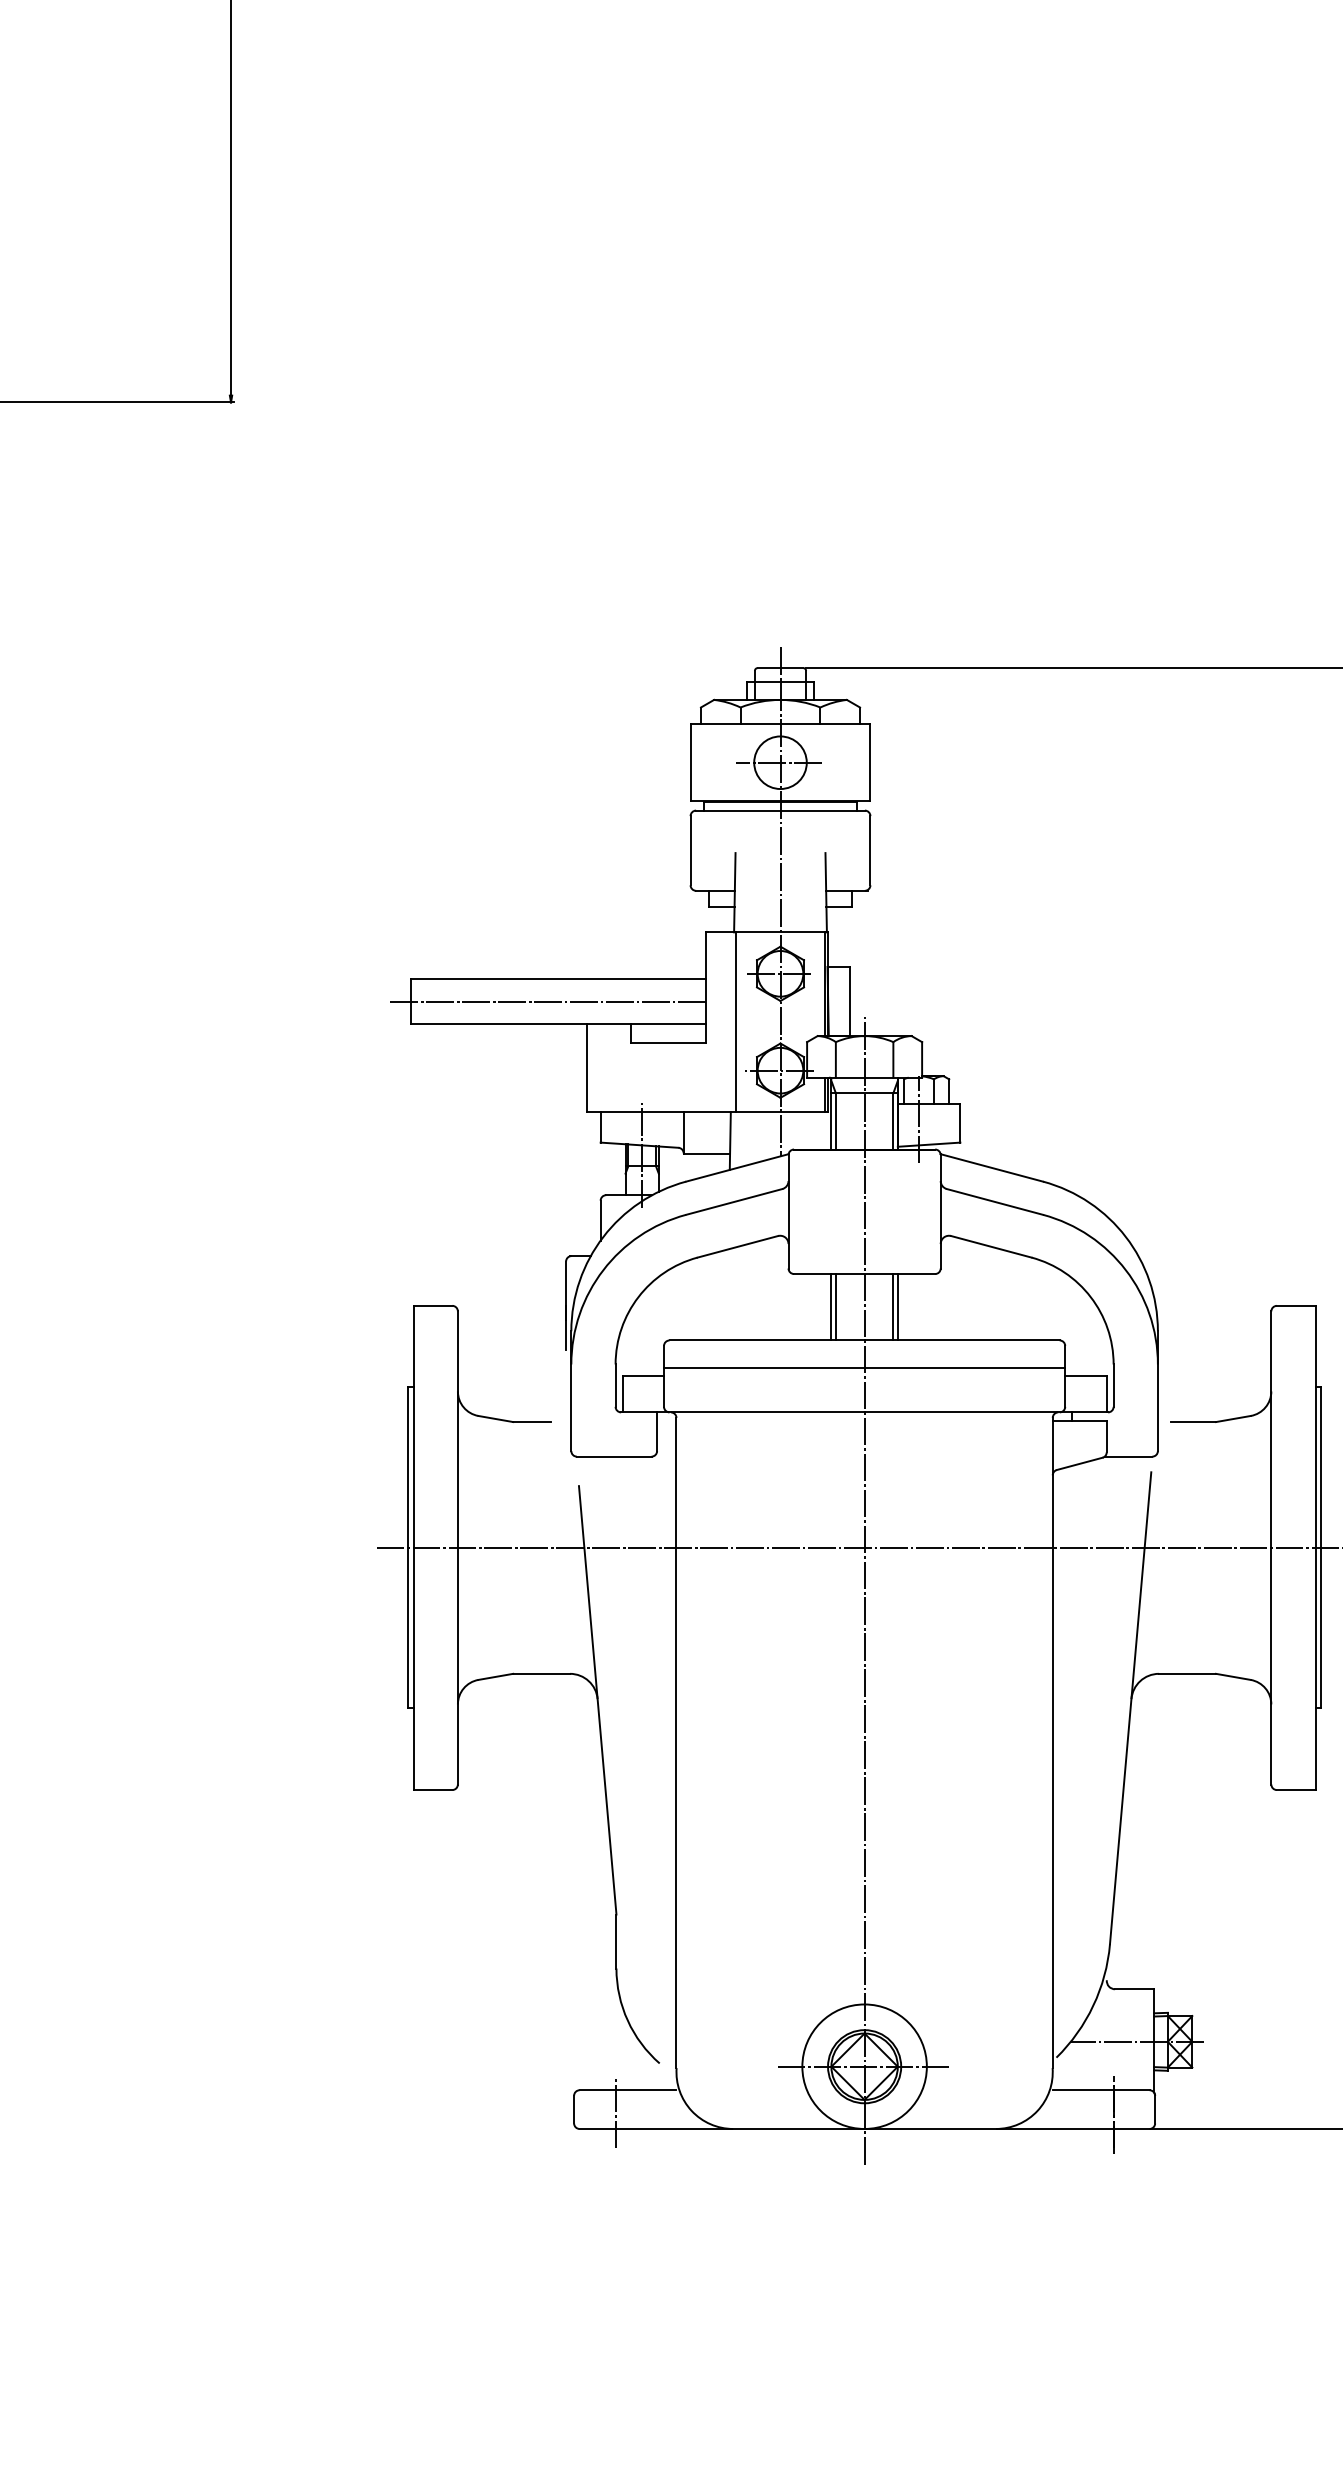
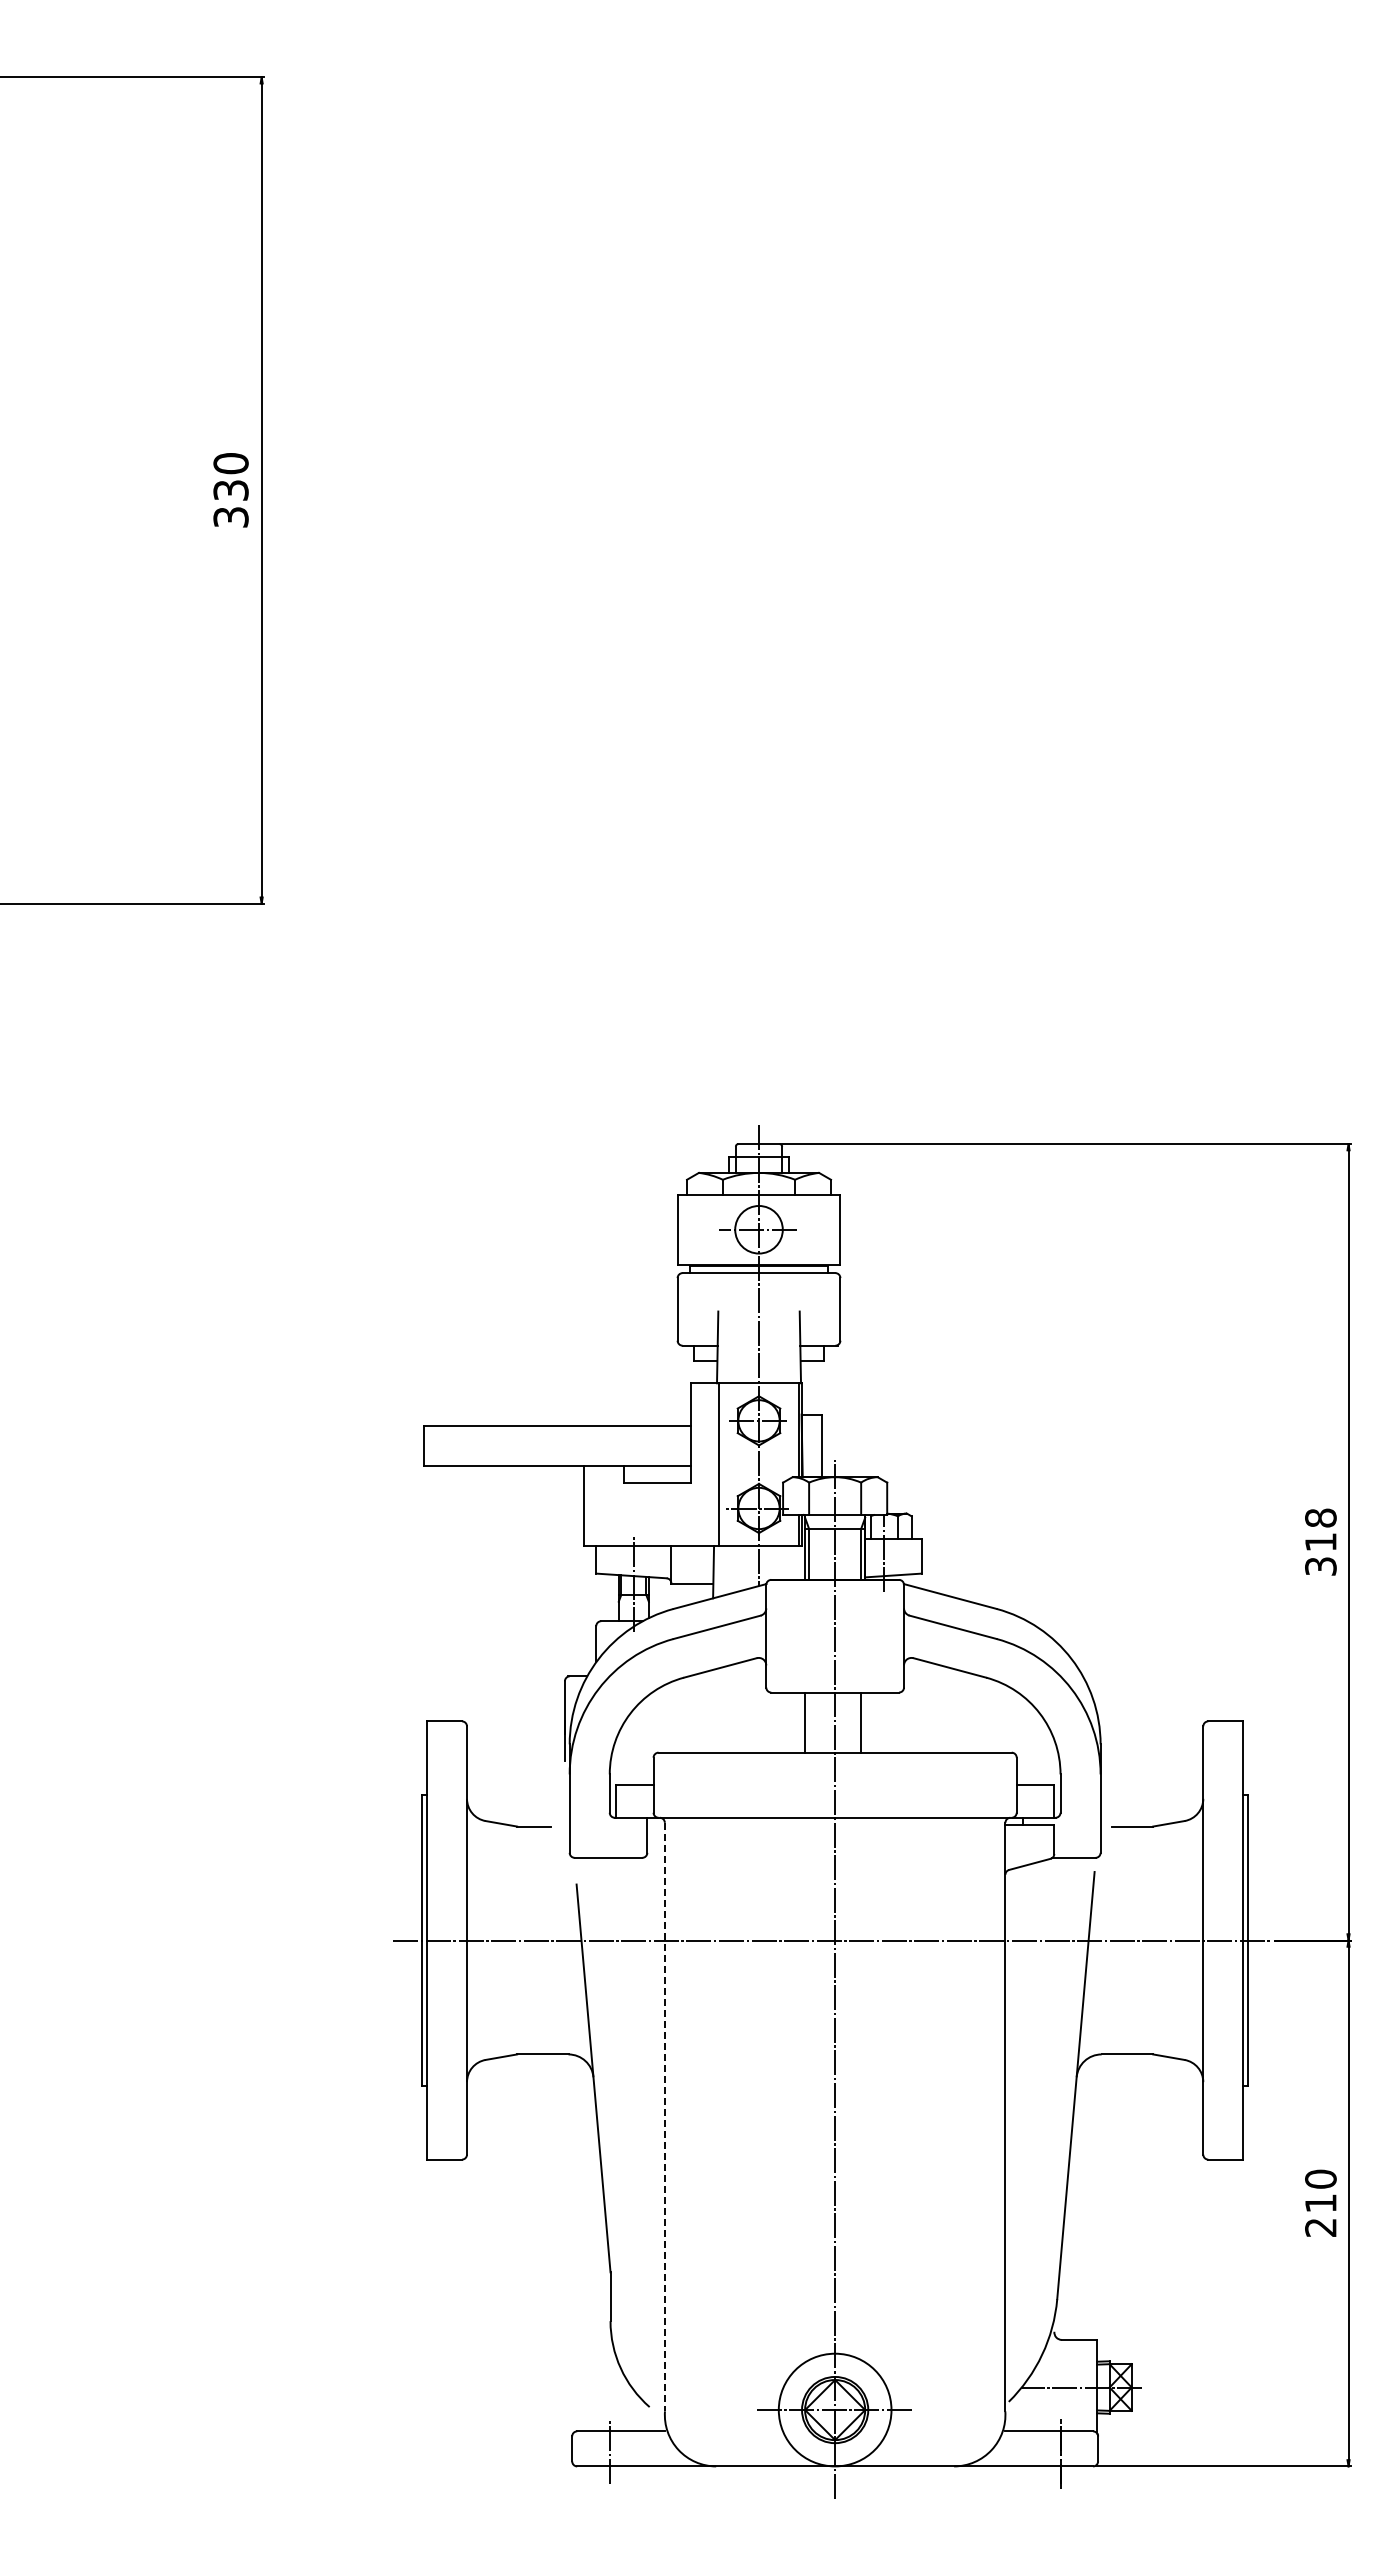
line: (547, 1001) -> (548, 1445), removed
line: (836, 1307) -> (809, 1722), removed
line: (898, 1307) -> (865, 1722), removed
line: (863, 1367) -> (834, 1777), removed
line: (676, 1743) -> (664, 2117), solid -> dashed

